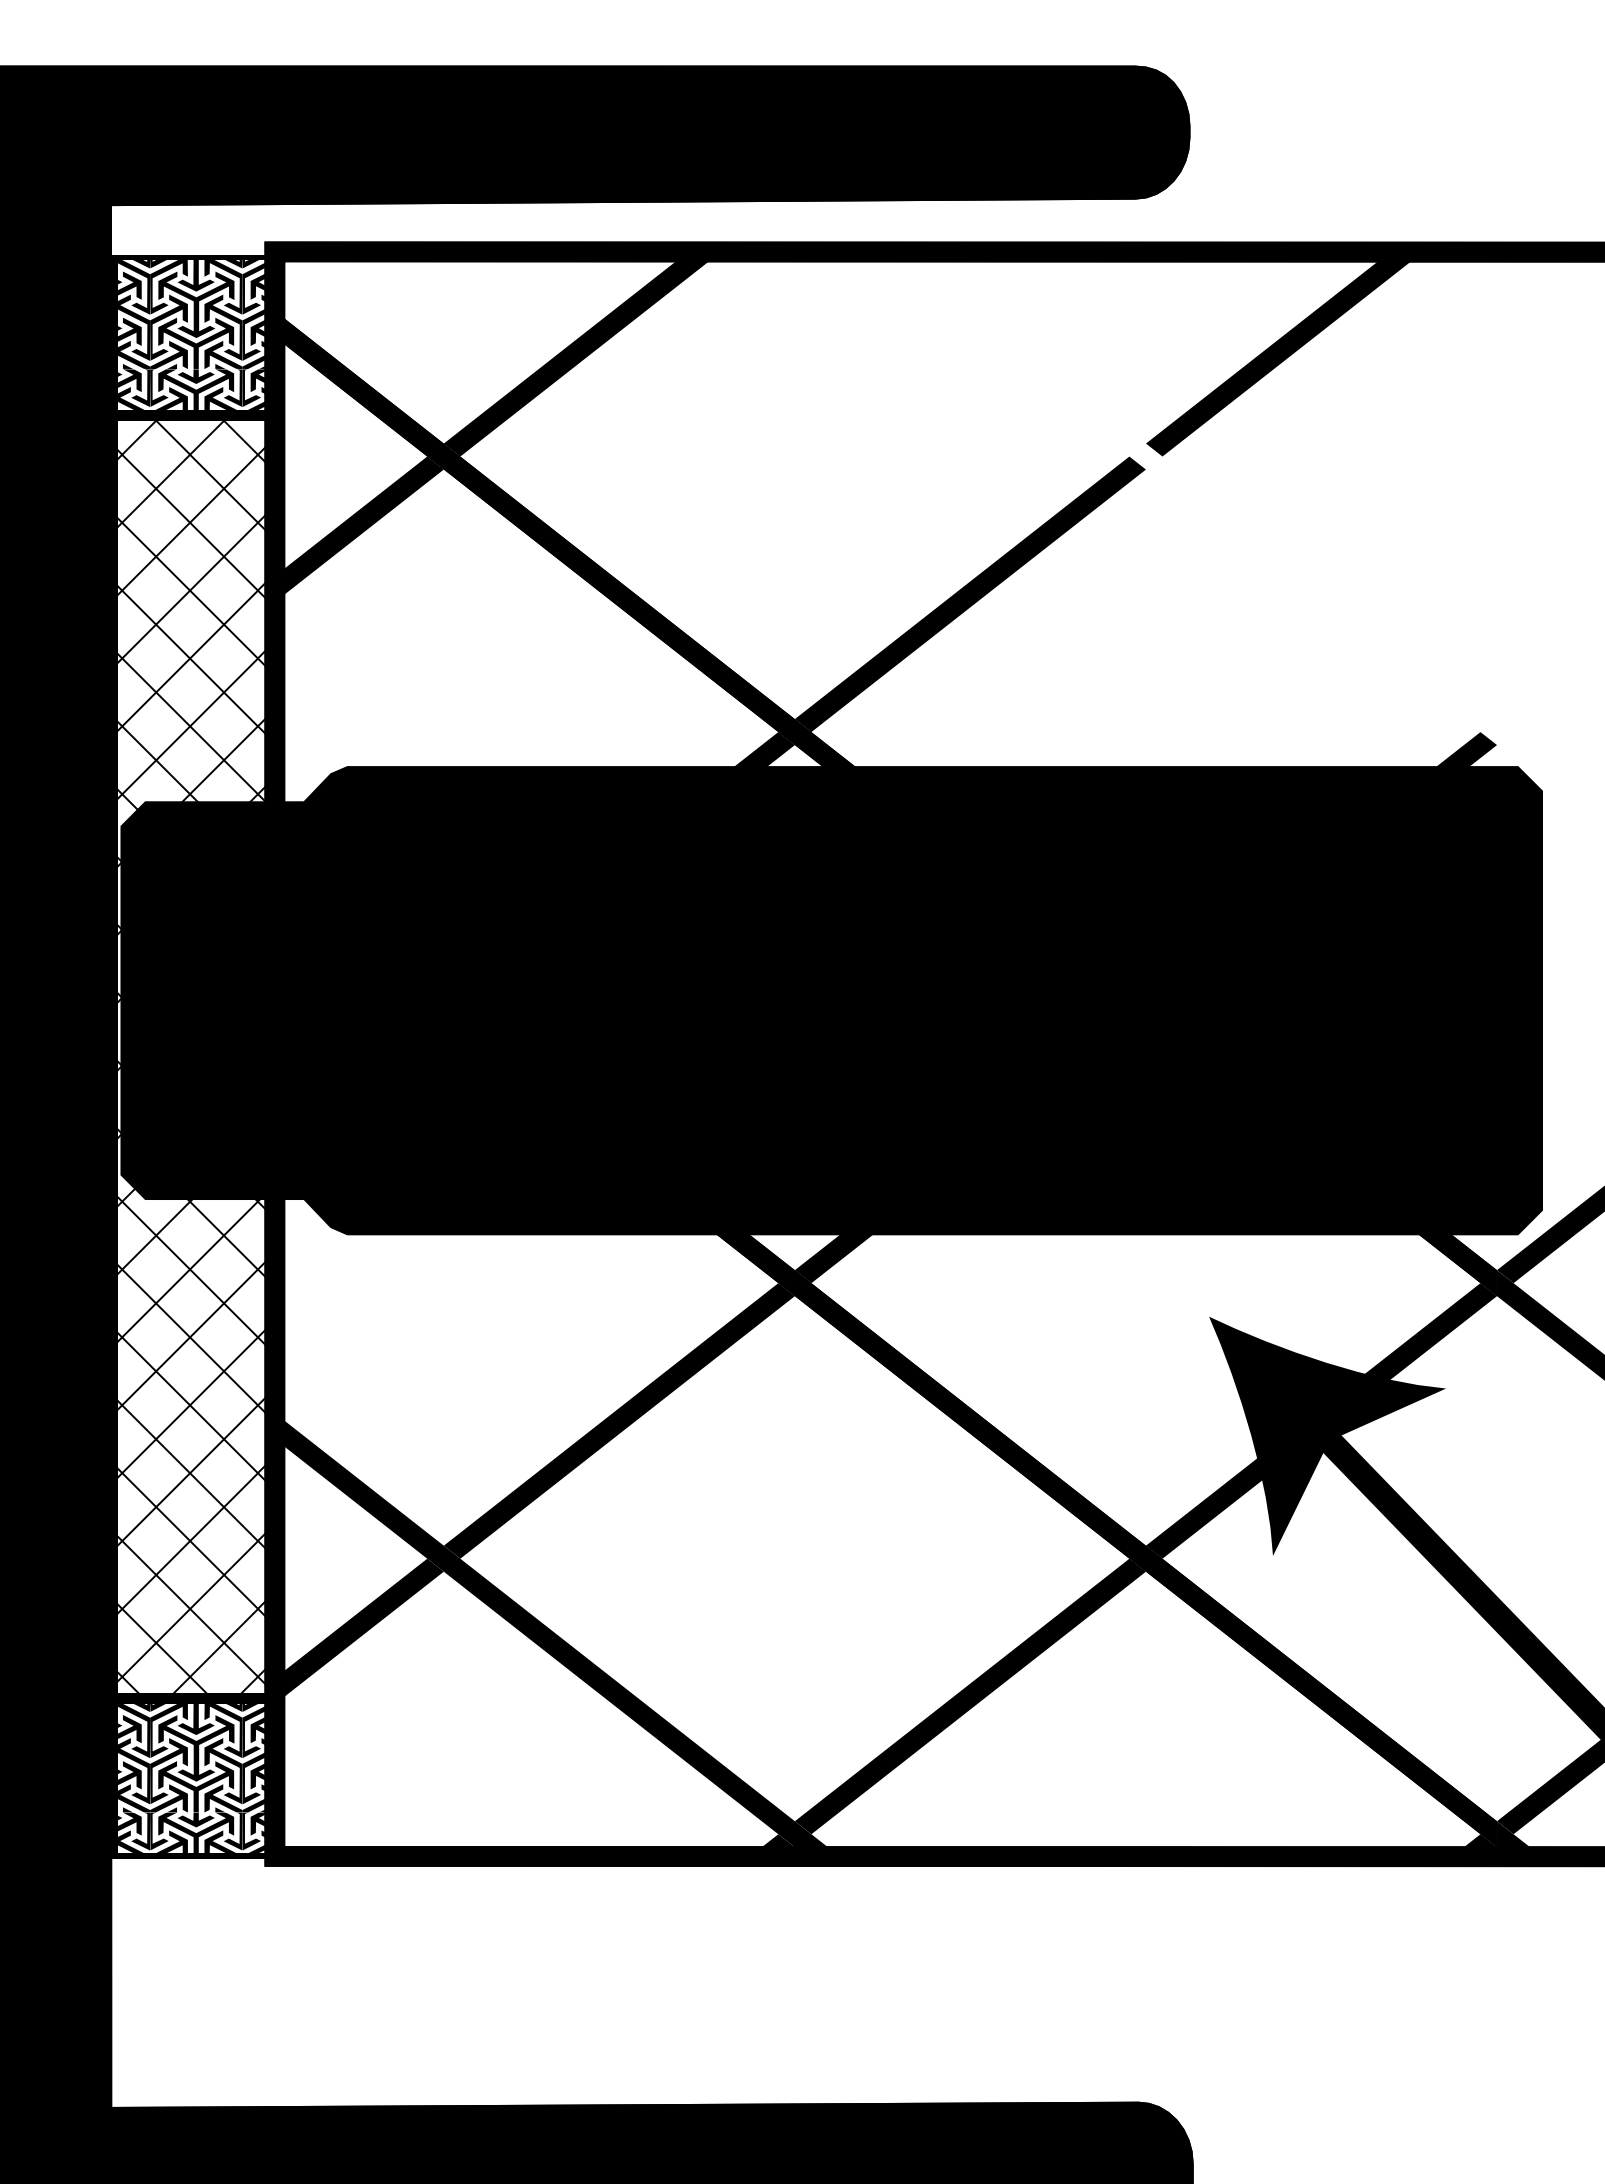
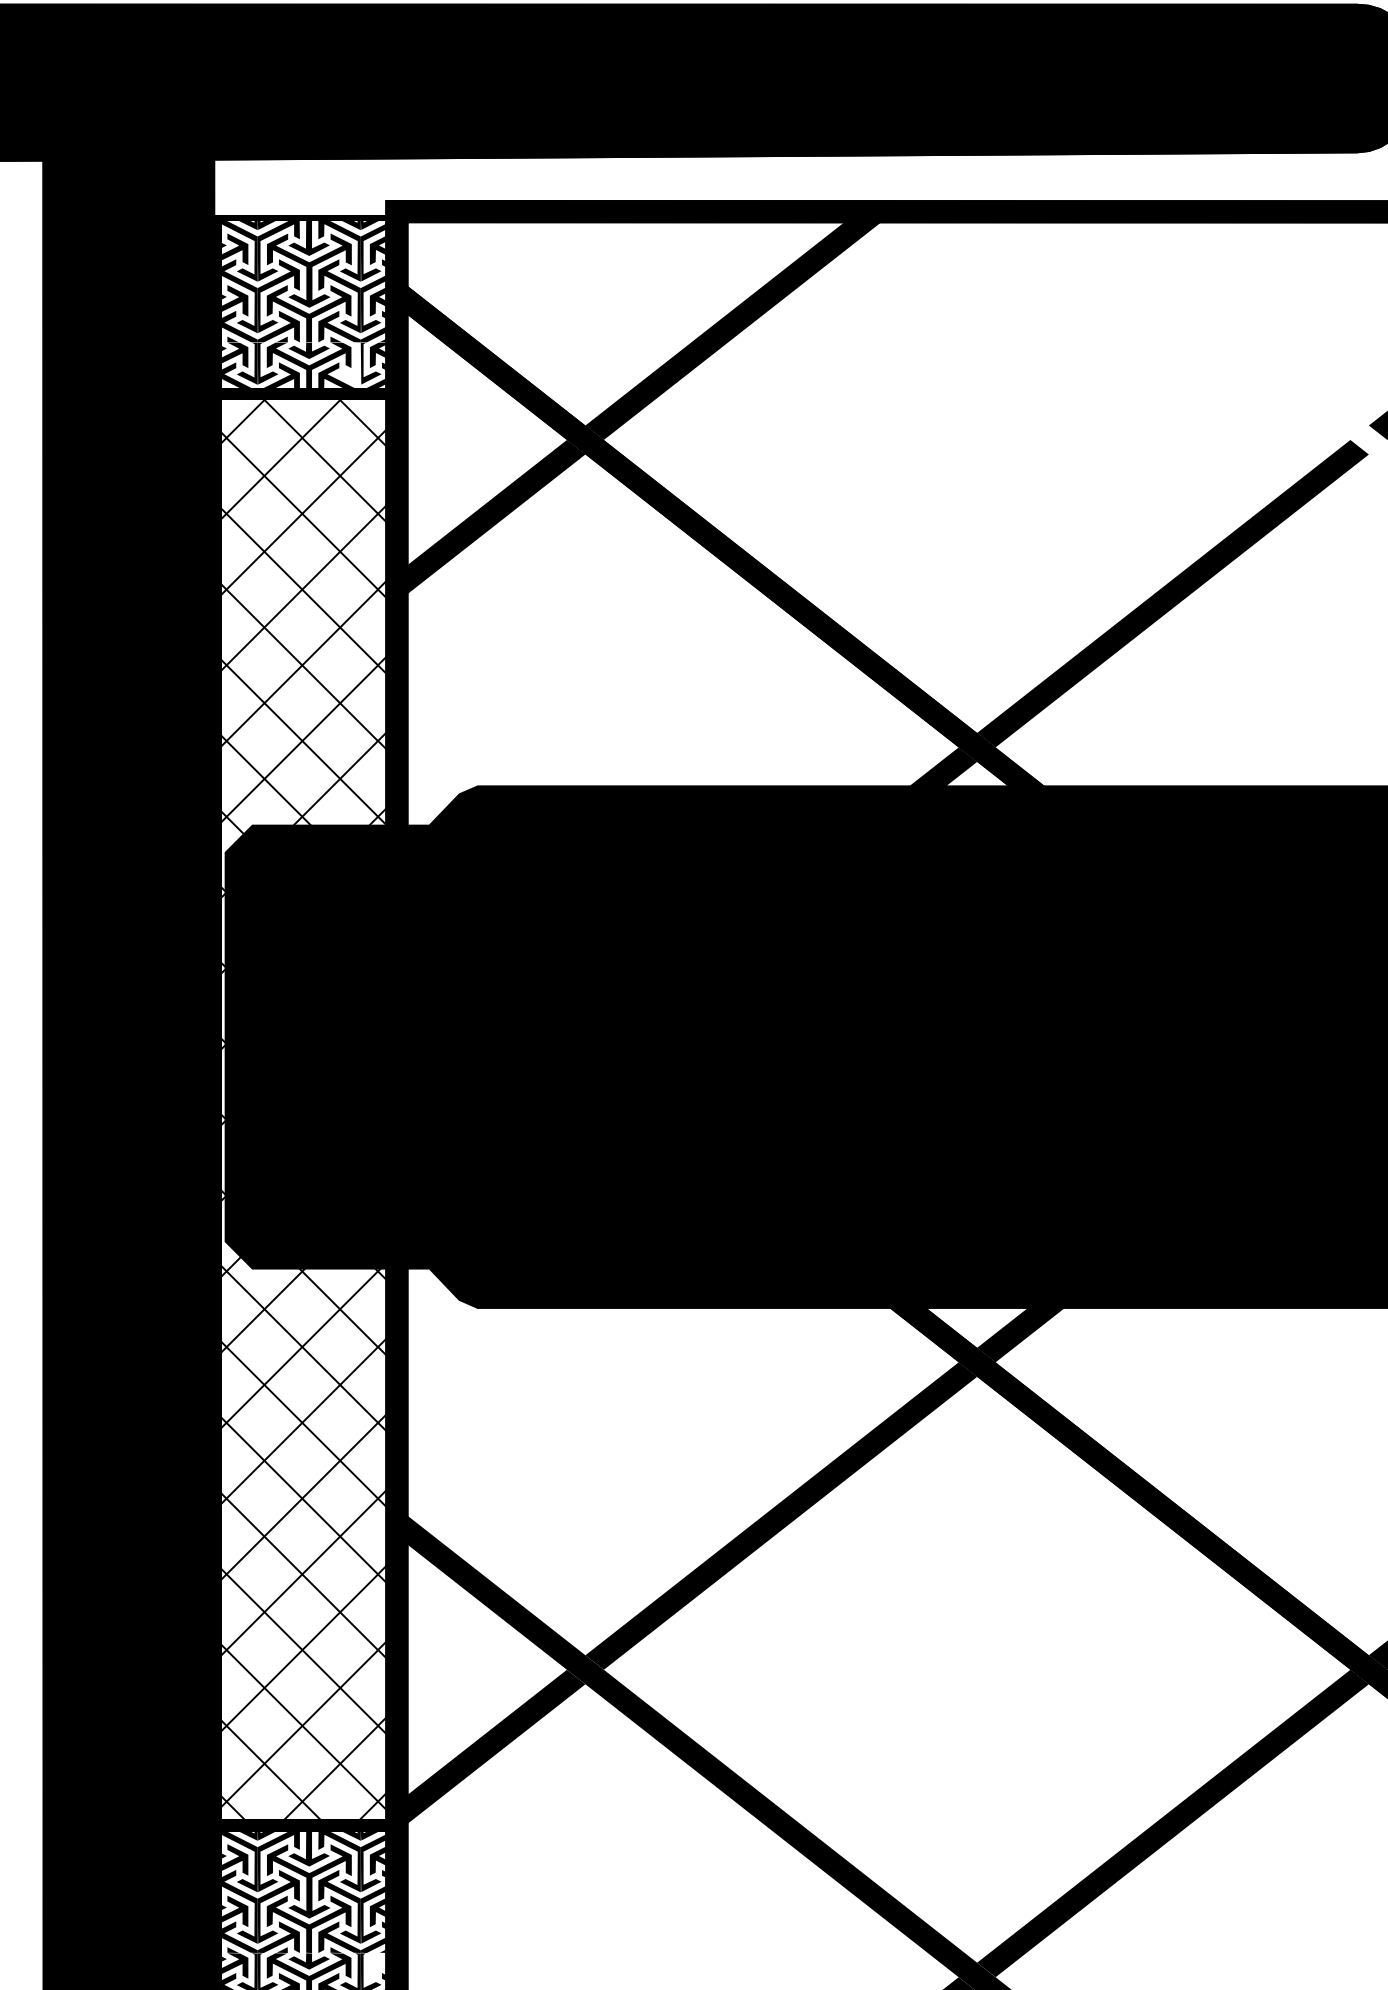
fill: (232, 388) -> (349, 364), removed
fill: (259, 1823) -> (379, 1965), removed

